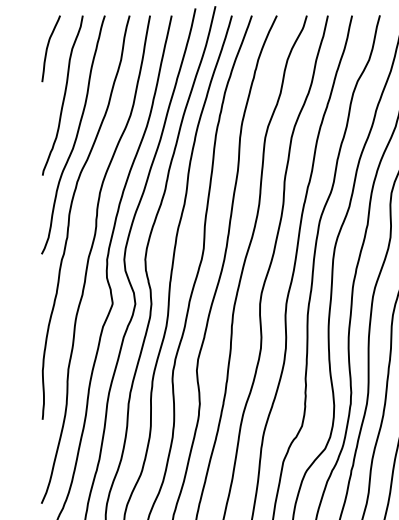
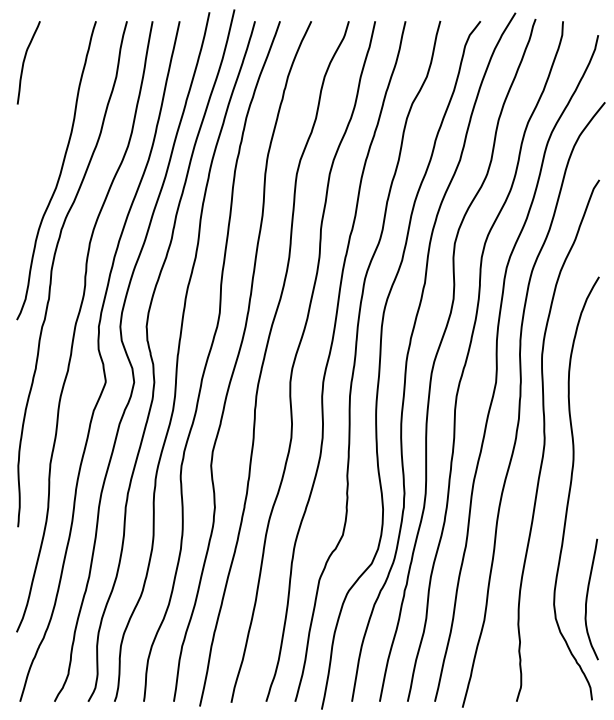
curve: (63, 95) -> (44, 121), removed

